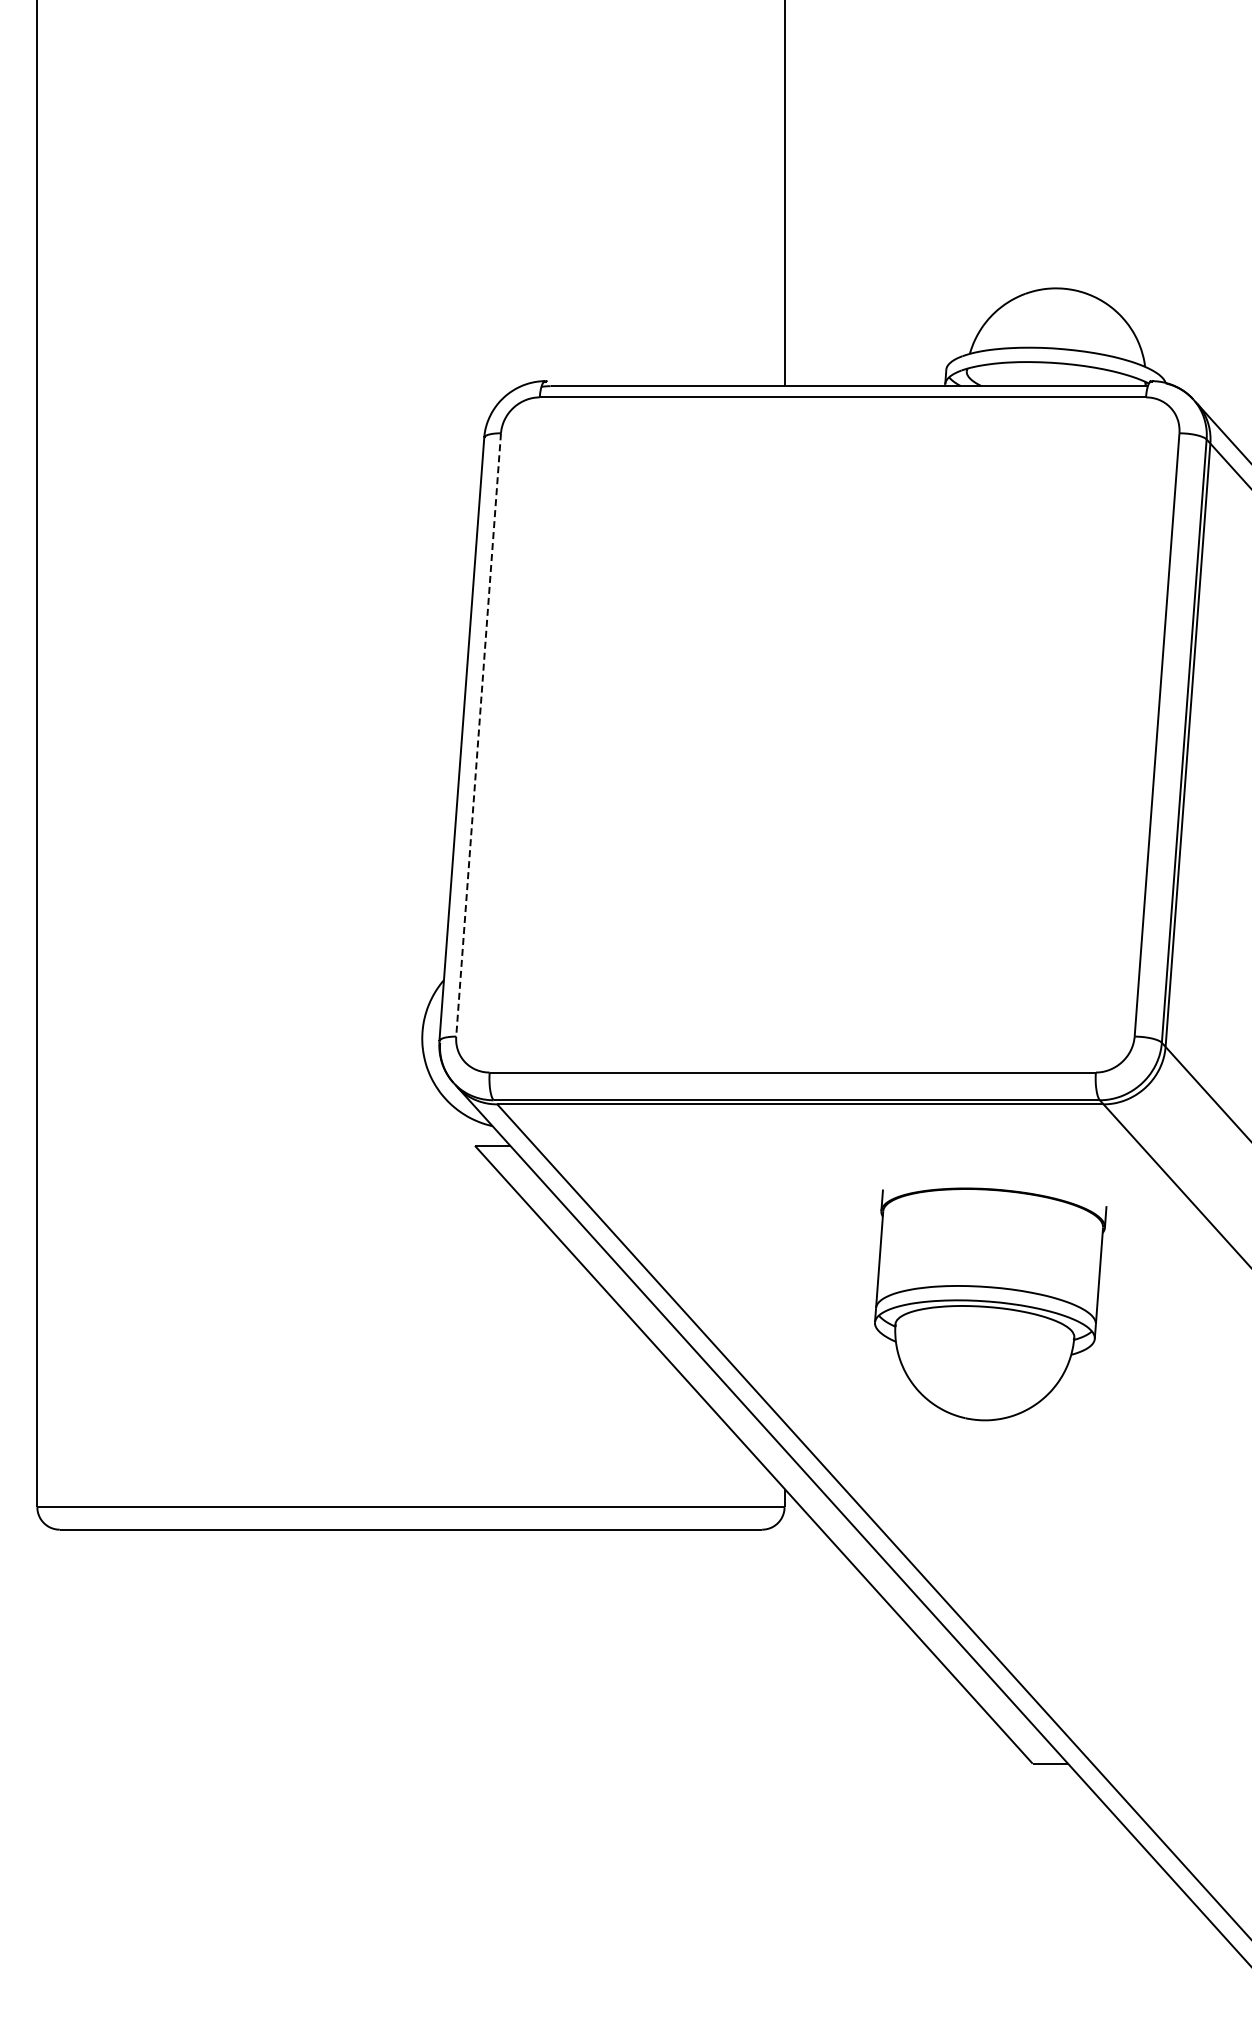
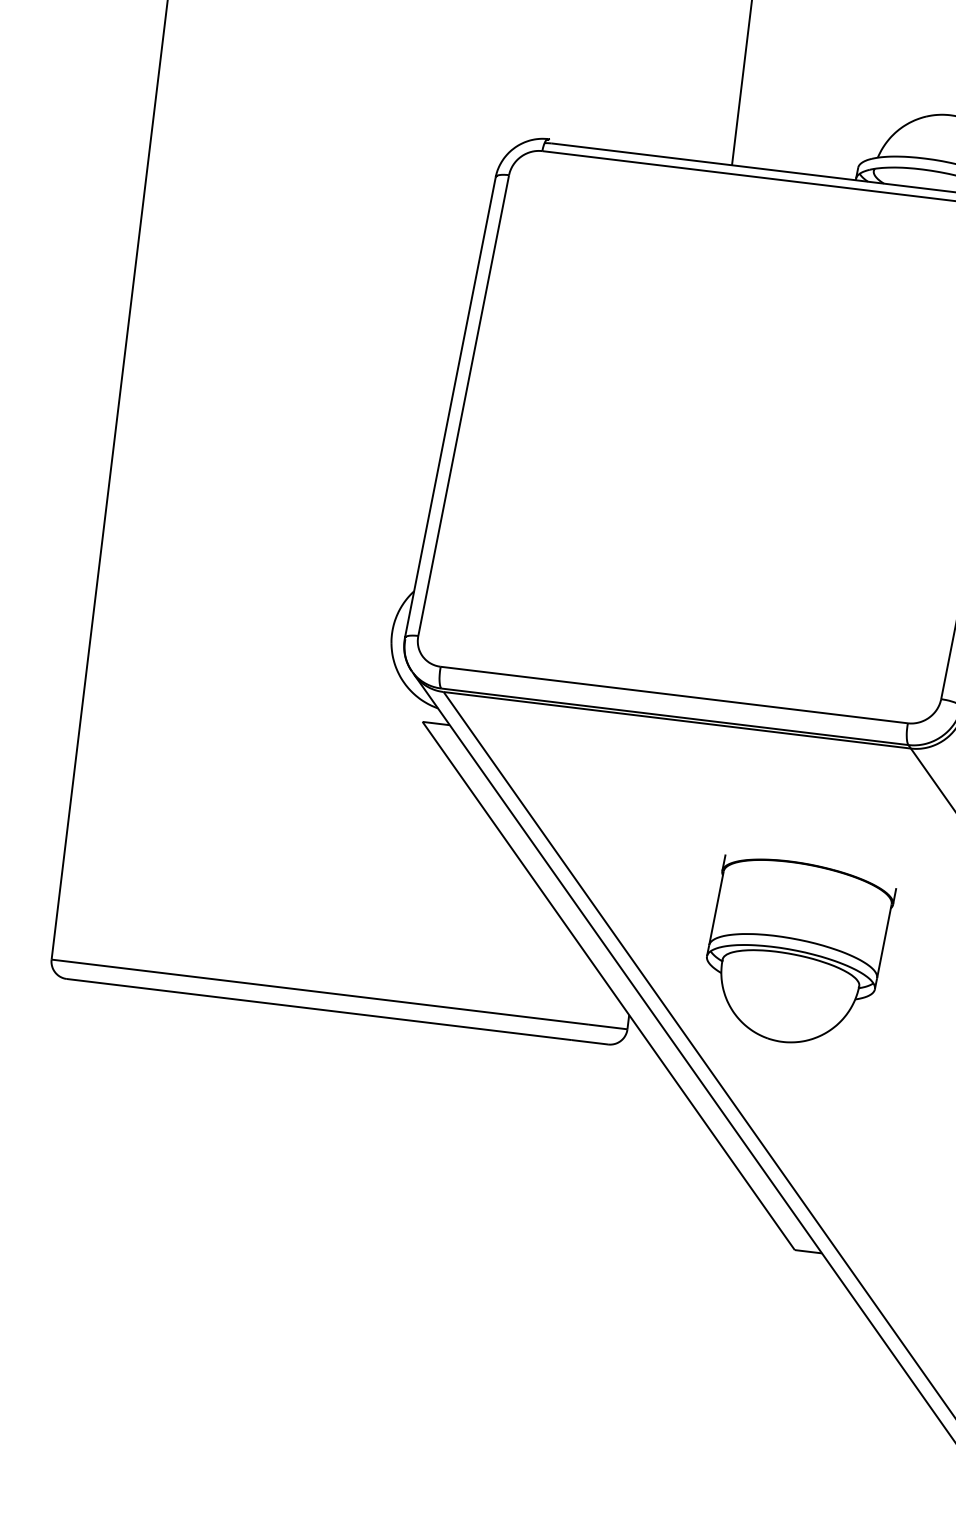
line: (478, 735) -> (463, 405), dashed -> solid
part: (990, 1304) -> (797, 953), moved

